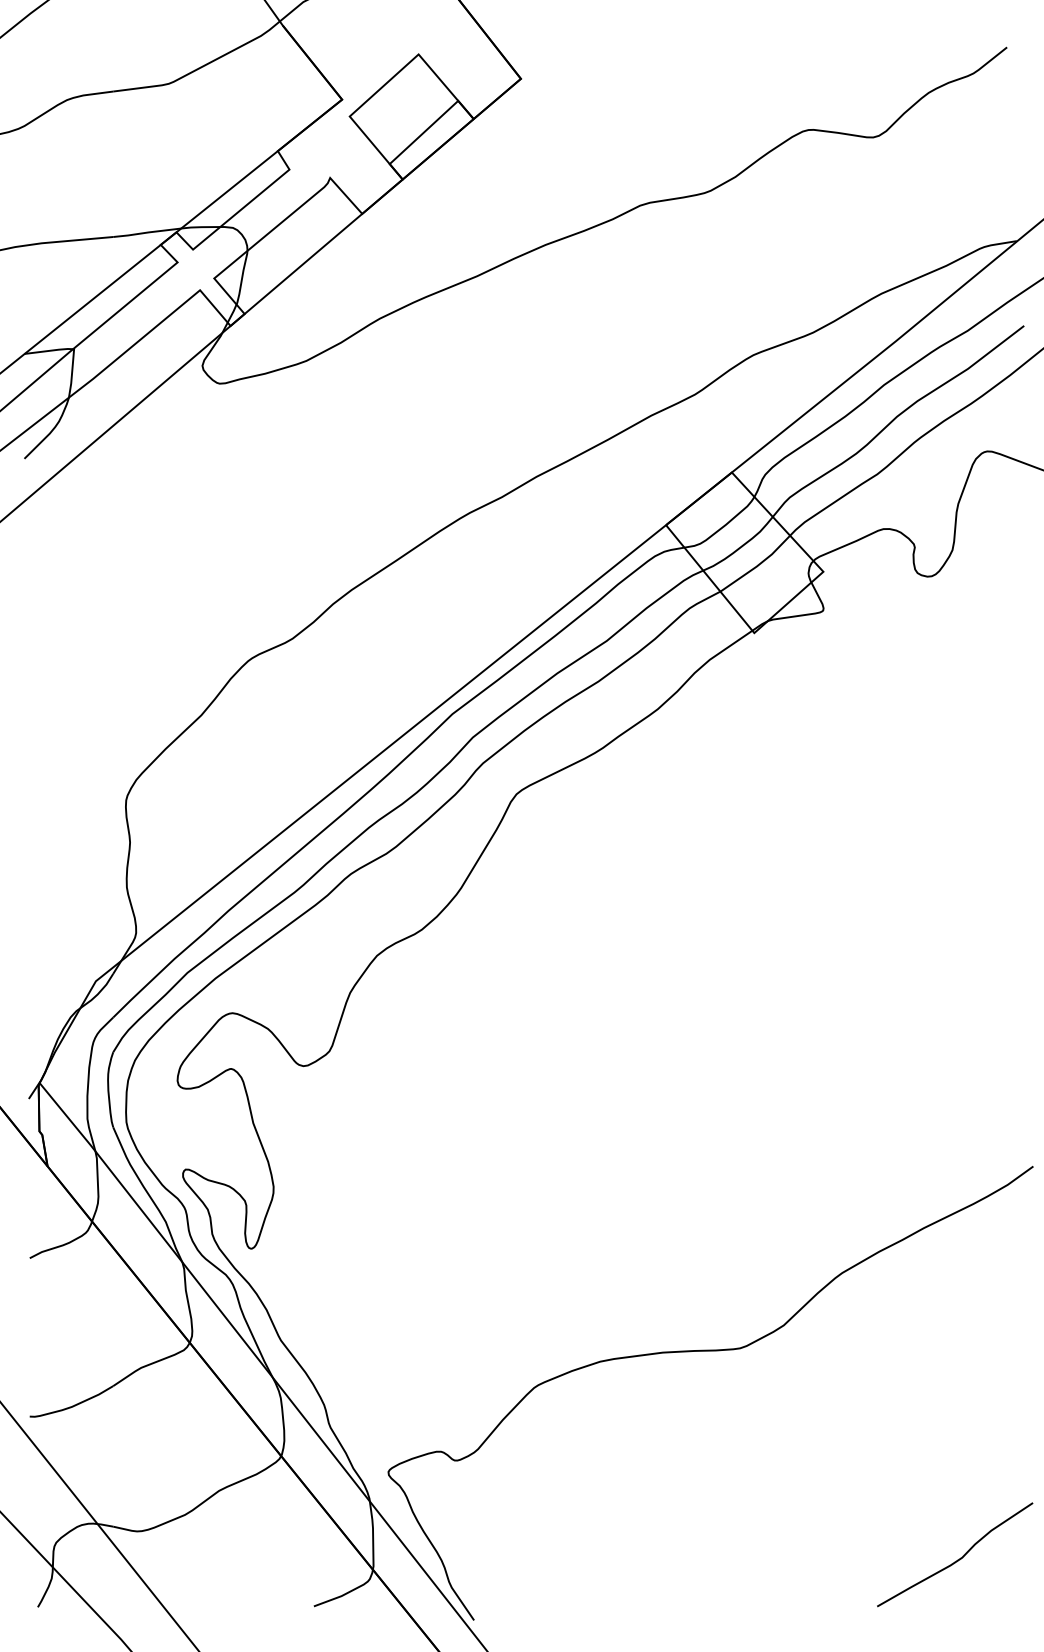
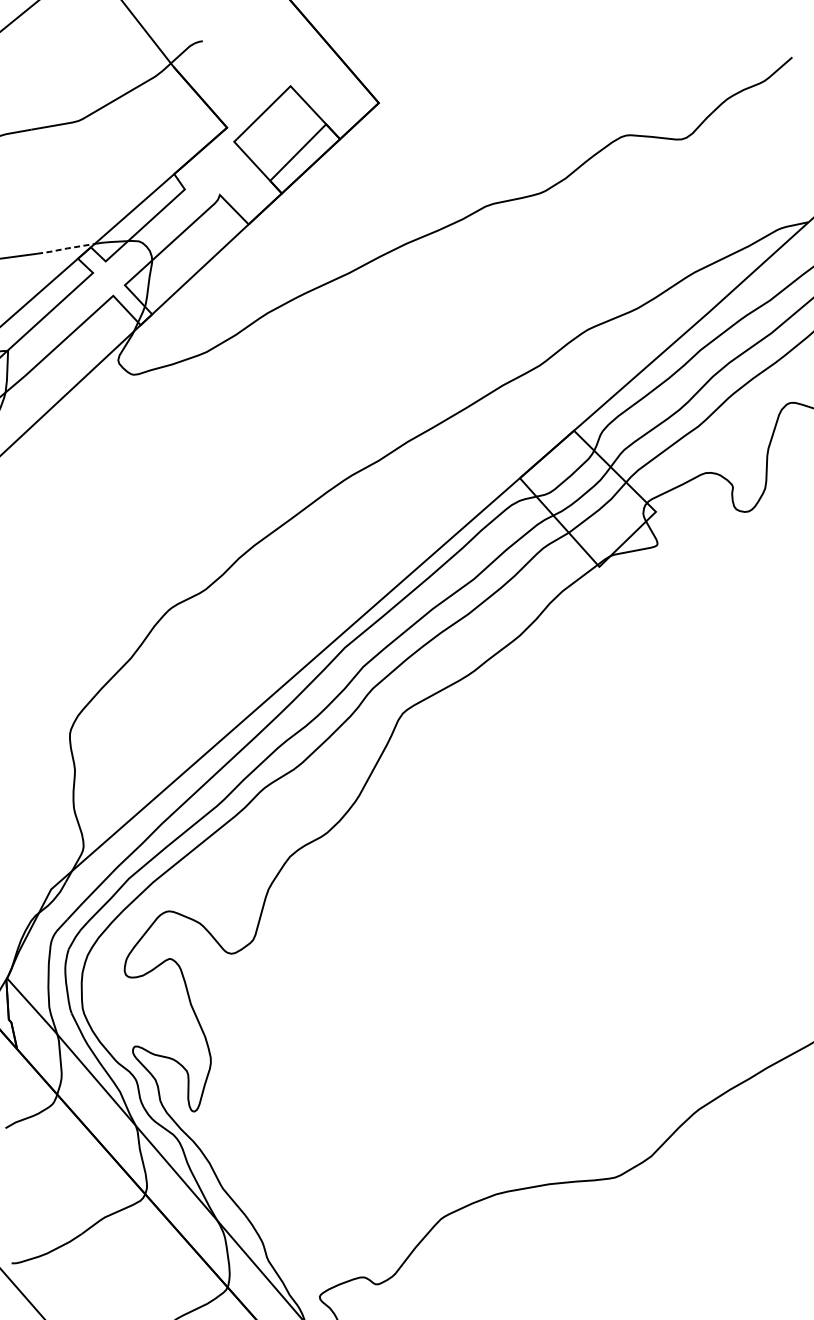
line: (146, 232) -> (65, 248), solid -> dashed

